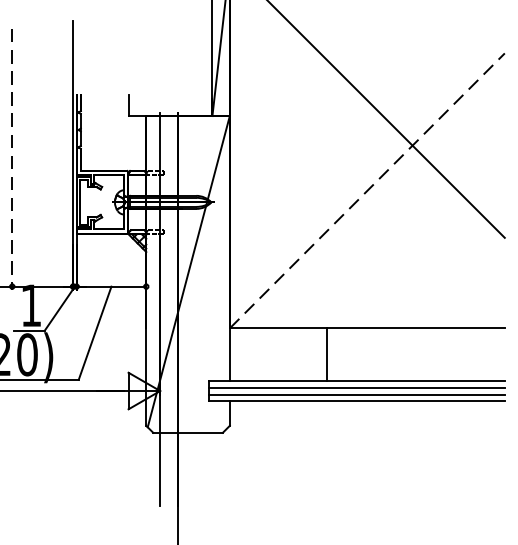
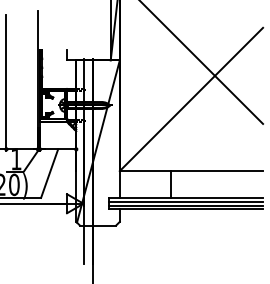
line: (12, 160) -> (6, 83), dashed -> solid
line: (367, 190) -> (191, 99), dashed -> solid

